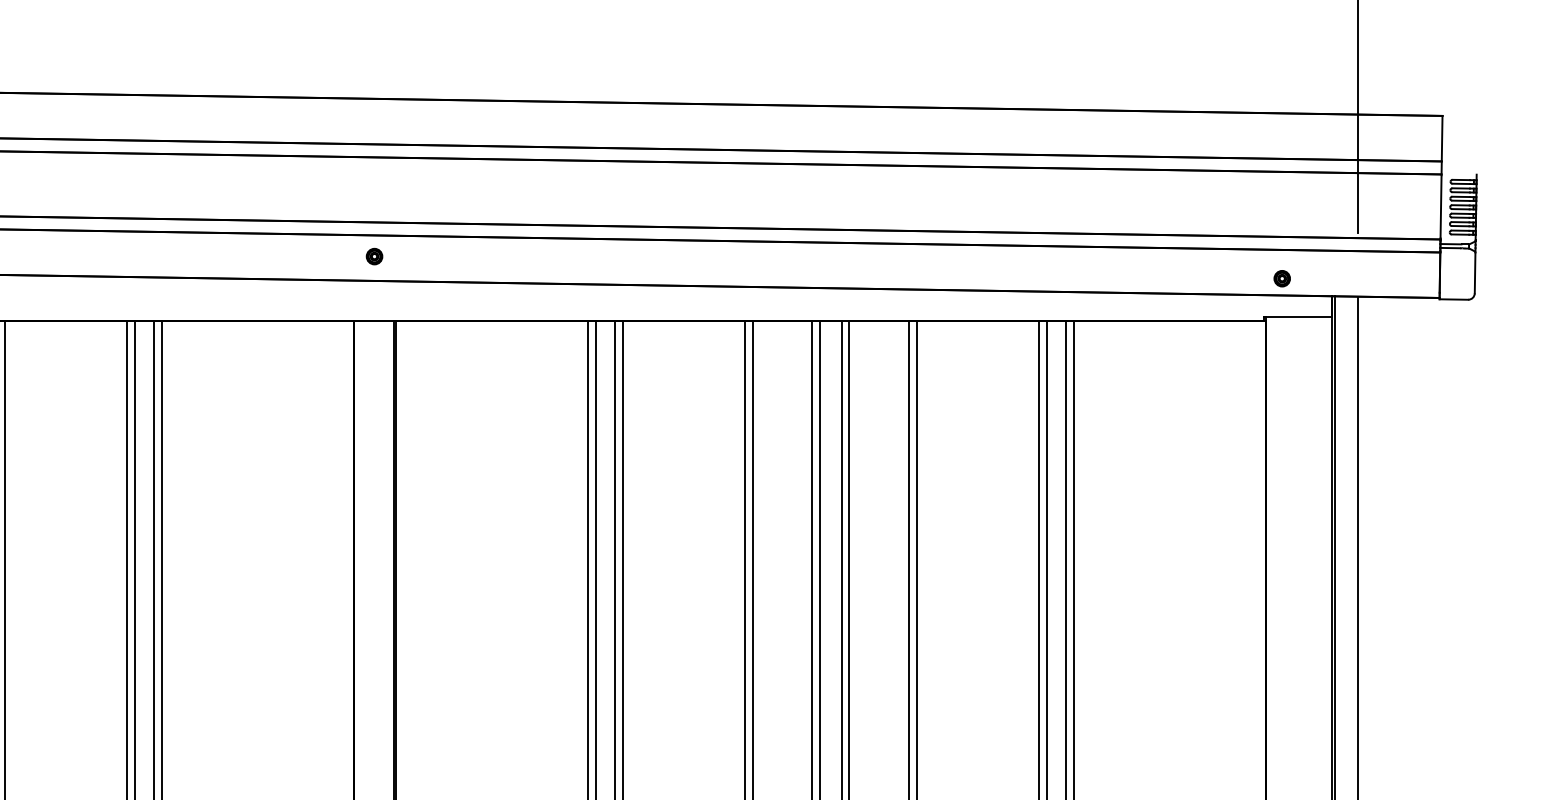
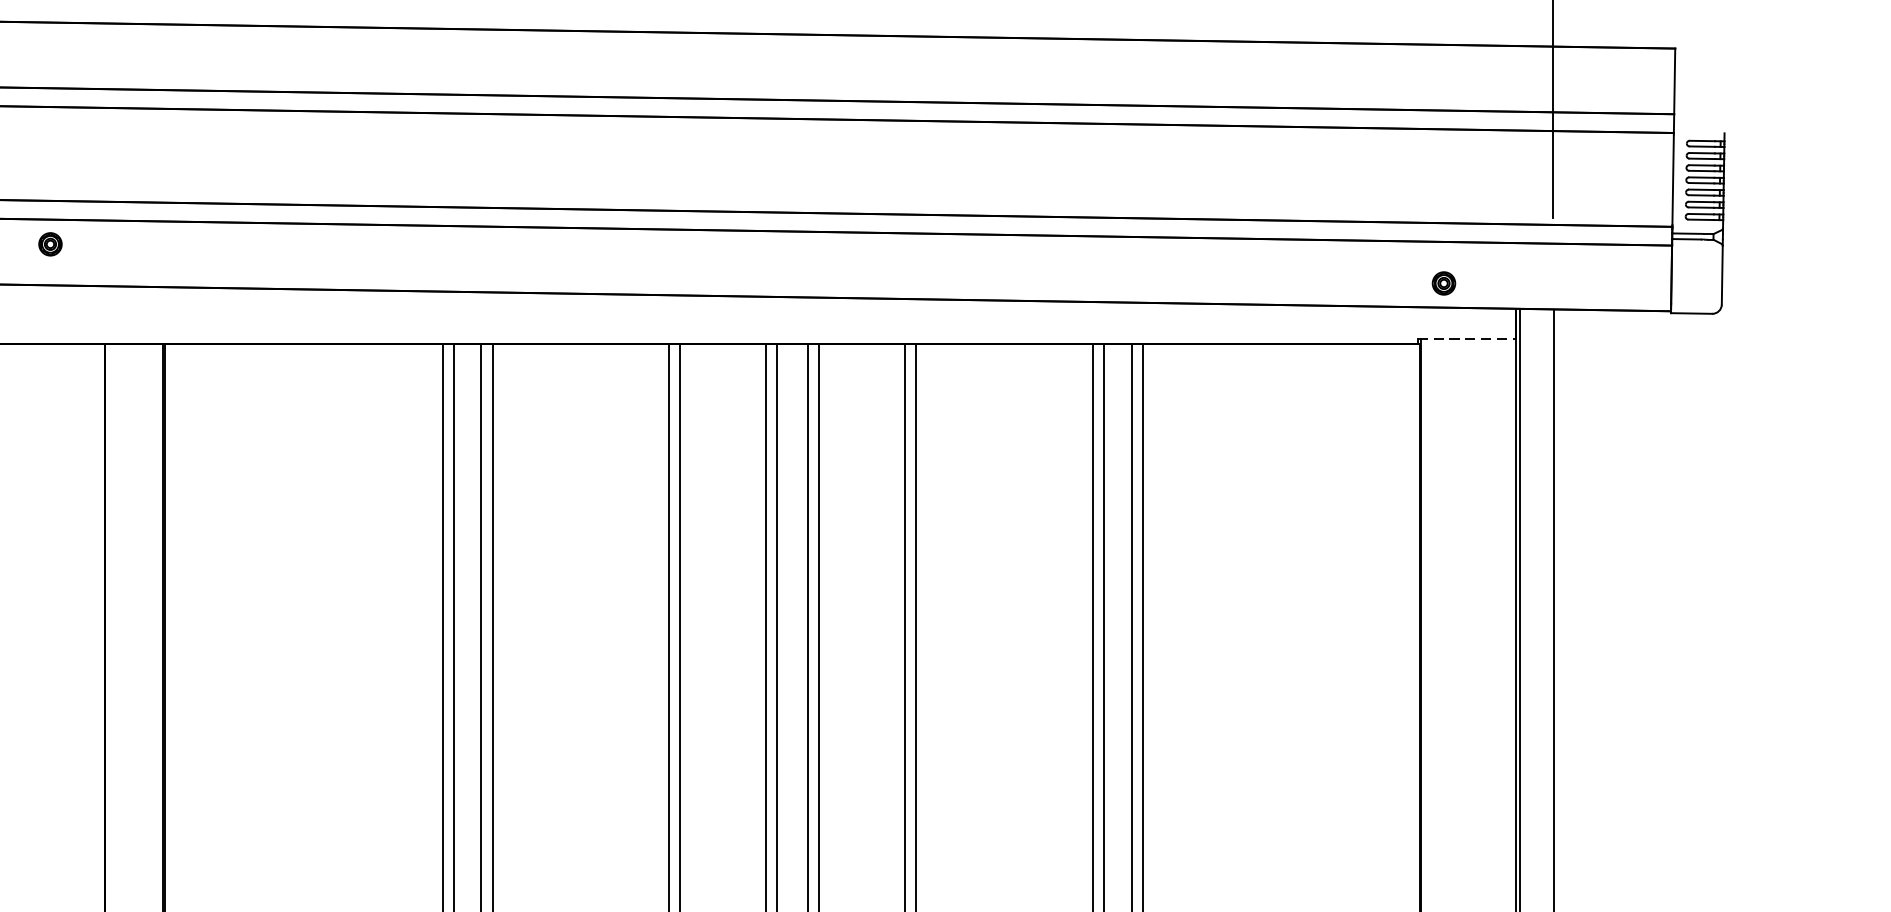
part: (374, 256) -> (50, 244), moved
line: (1298, 317) -> (1467, 339), solid -> dashed

